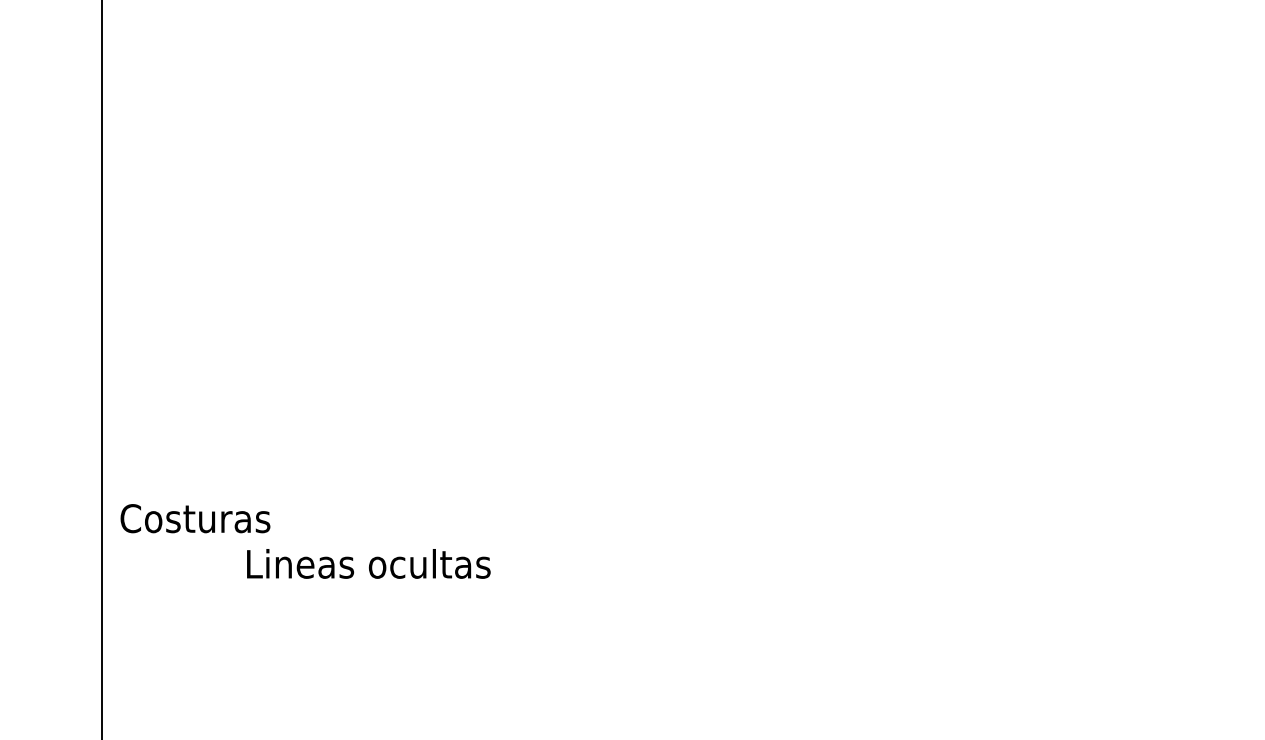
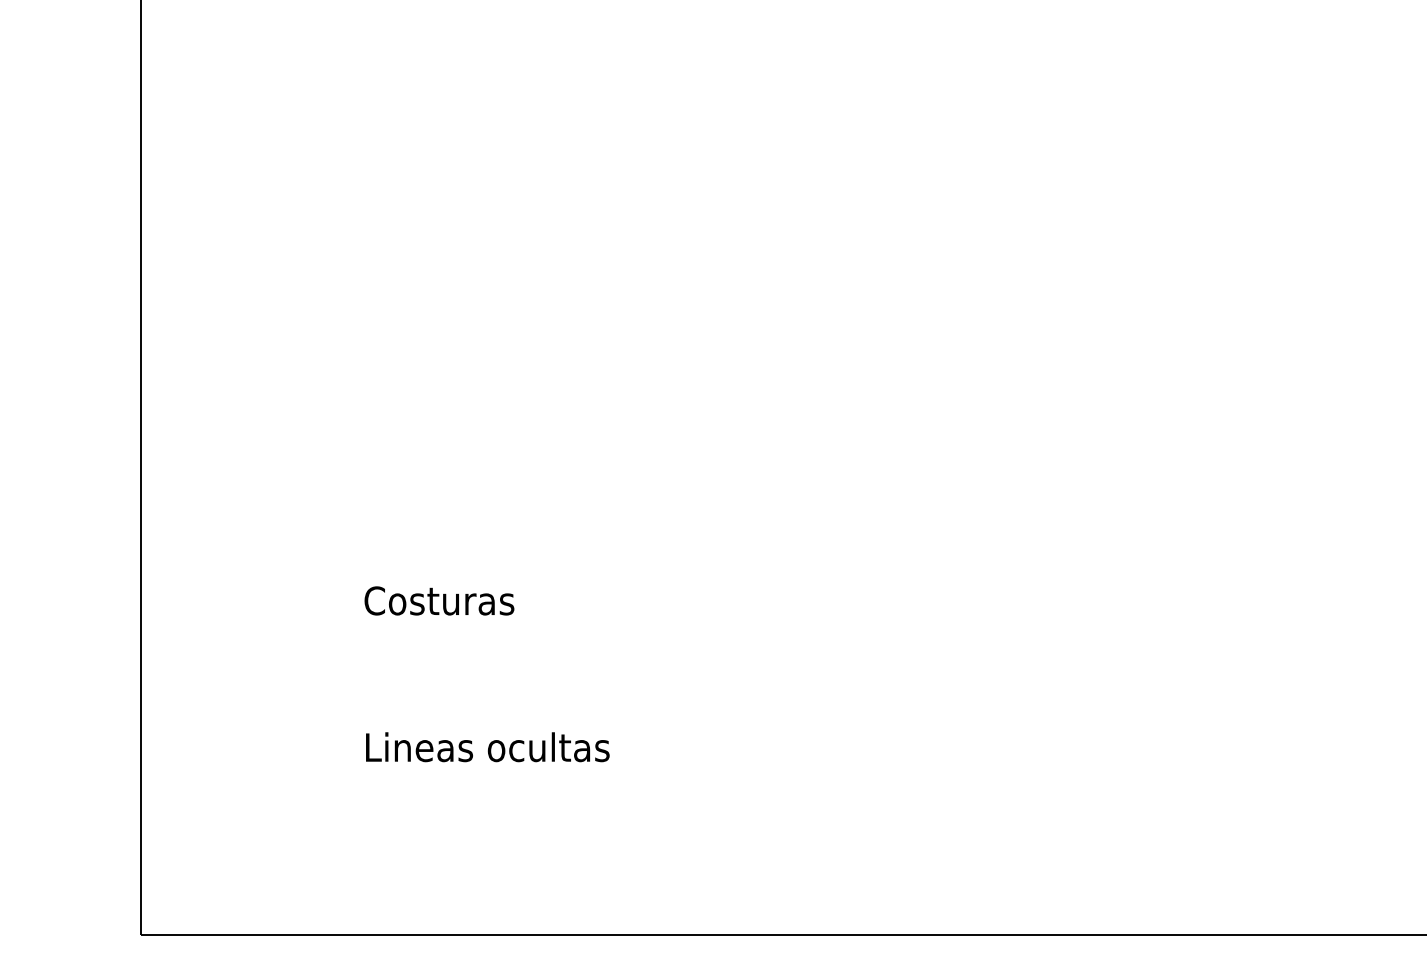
text: (195, 518) -> (439, 600), moved
text: (368, 564) -> (487, 747), moved

